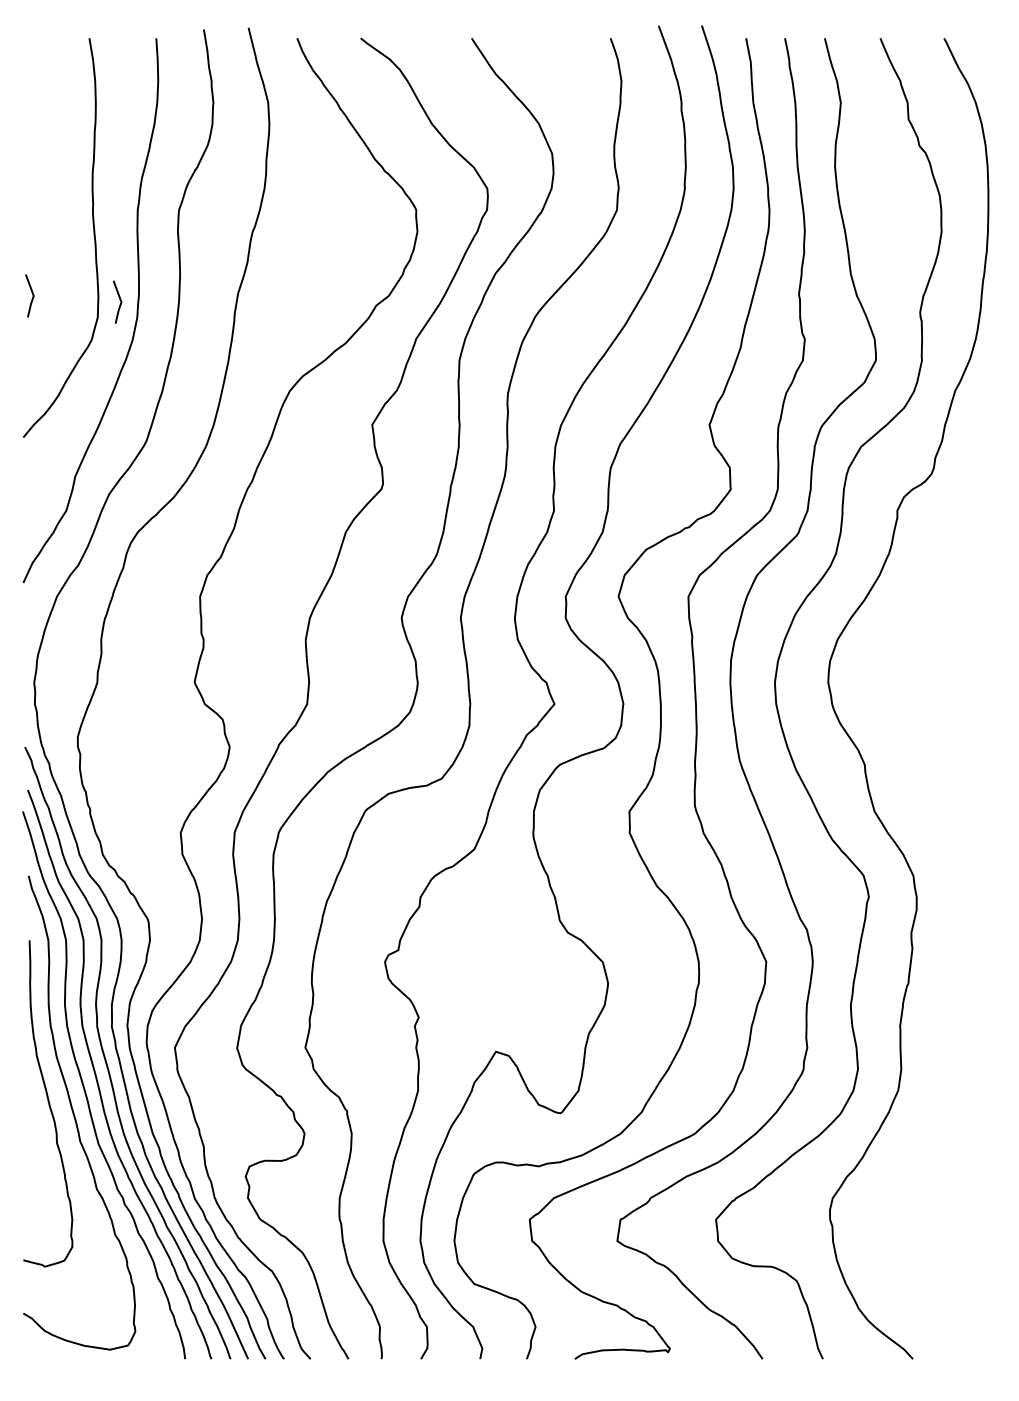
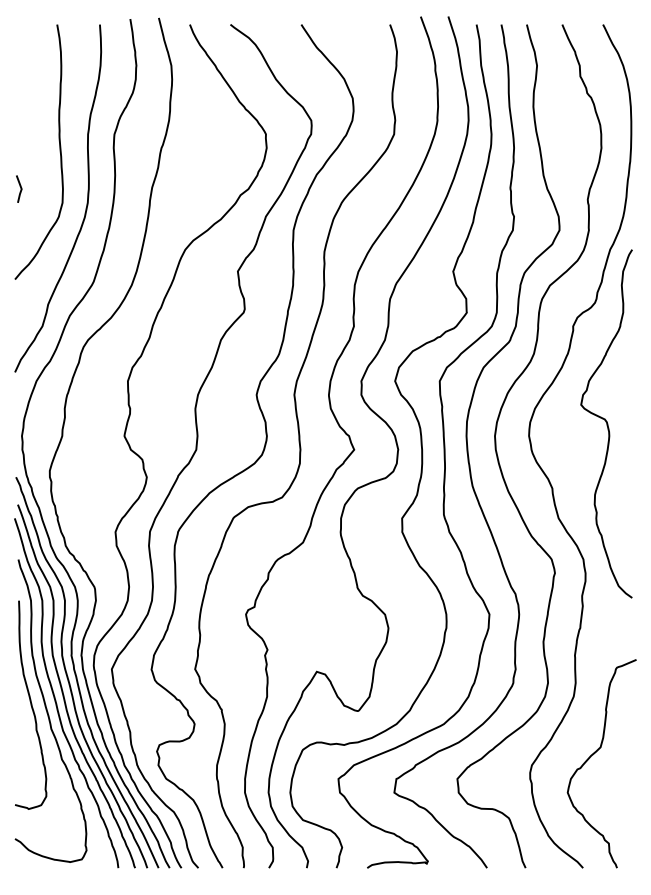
line: (119, 301) -> (76, 192), removed
curve: (949, 662) -> (606, 423), added
curve: (929, 1182) -> (593, 755), added

